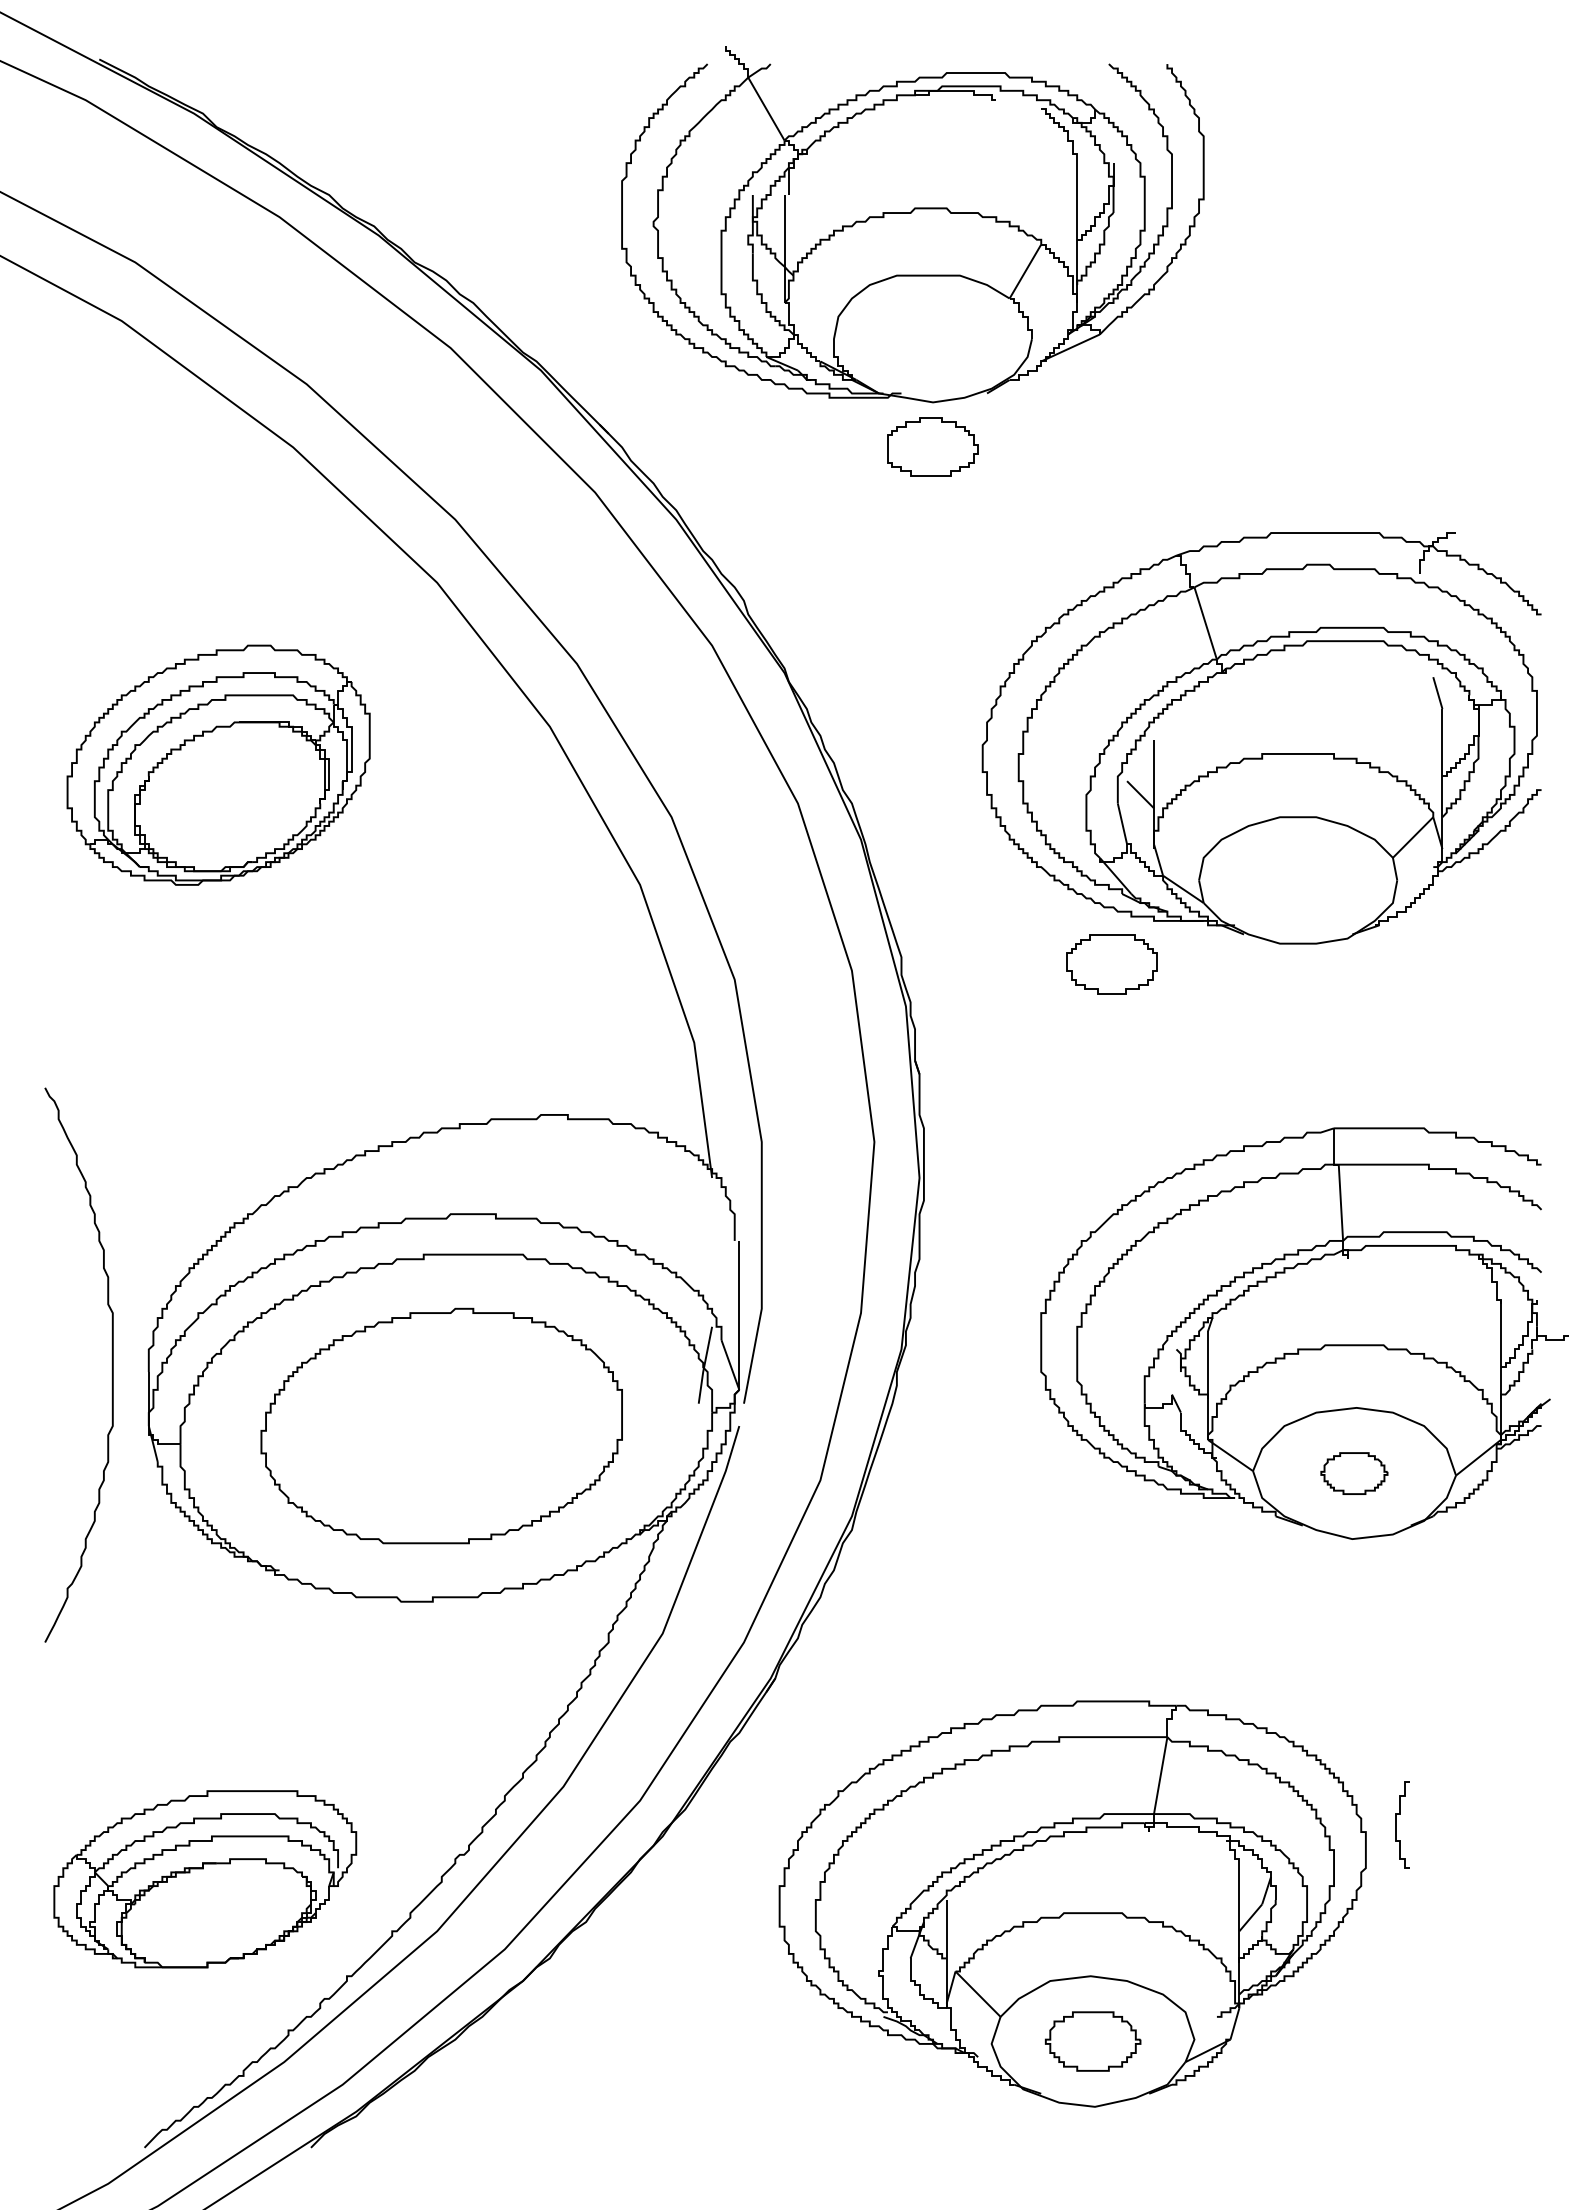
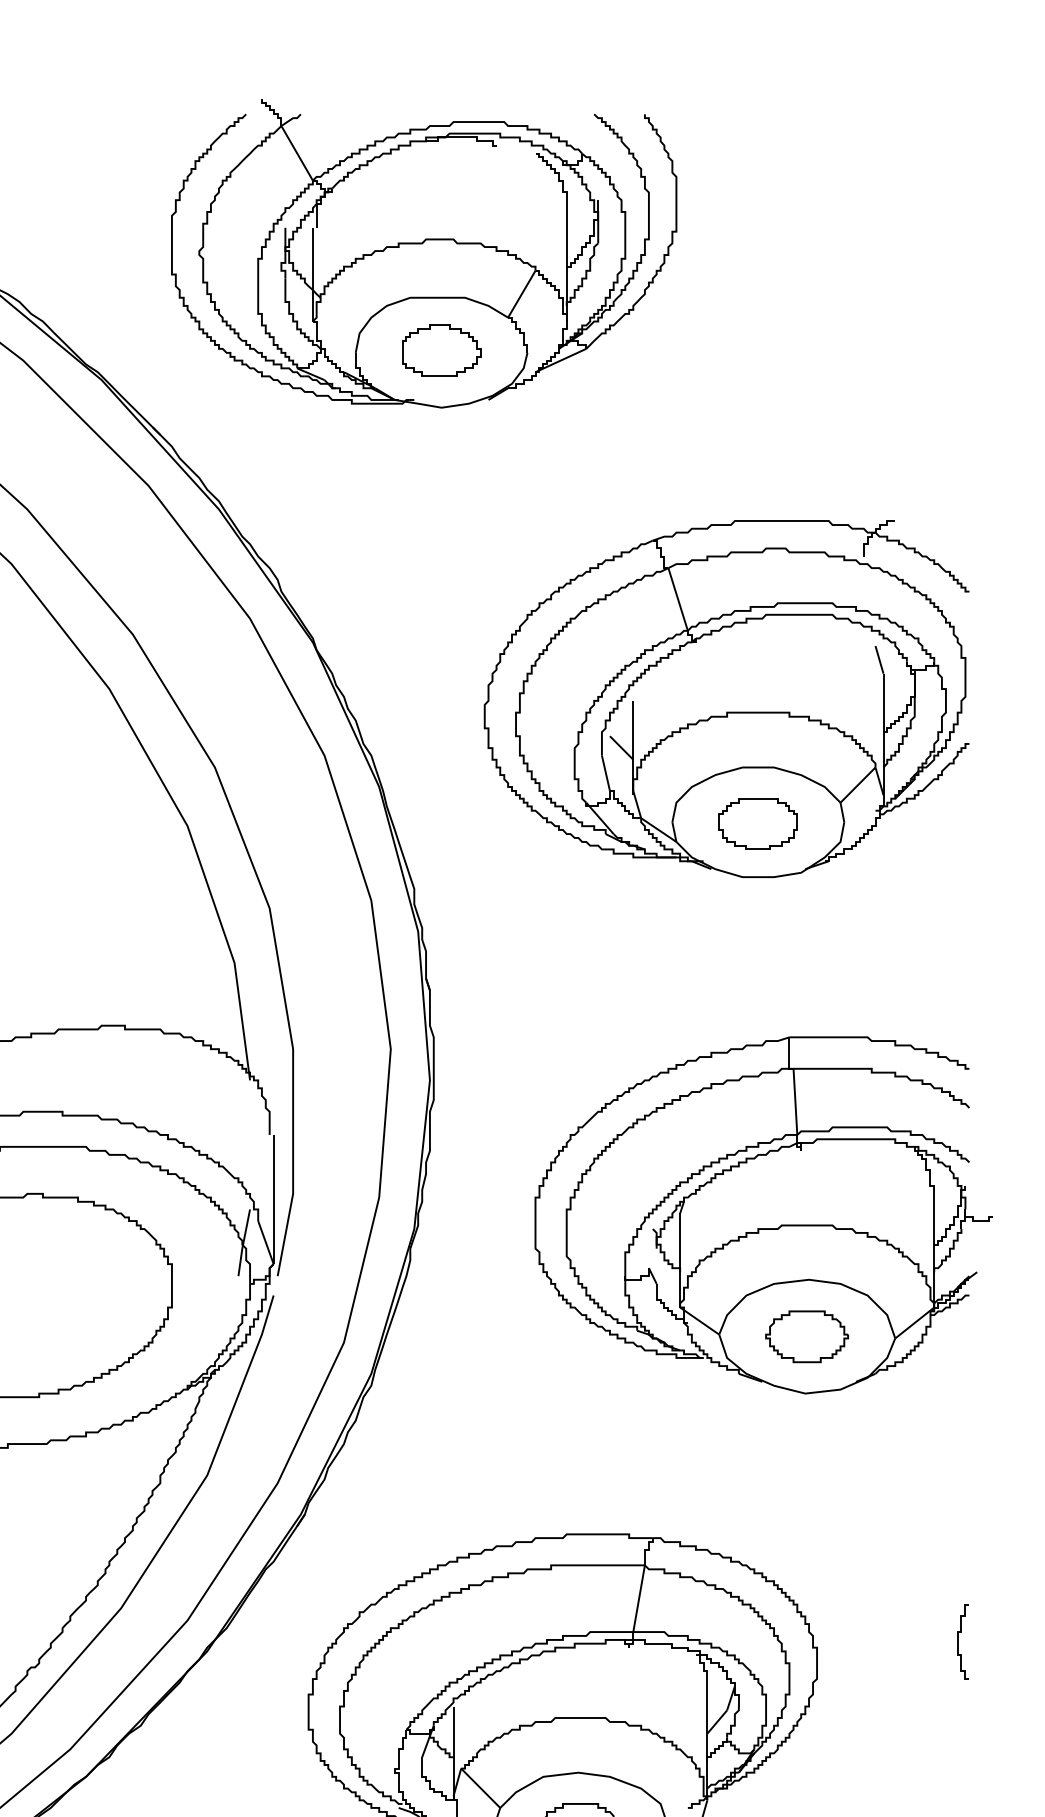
part: (932, 446) -> (441, 350), moved
part: (1111, 964) -> (757, 824), moved
part: (1354, 1473) -> (807, 1336), size x1.43
curve: (1396, 1824) -> (958, 1641), moved

